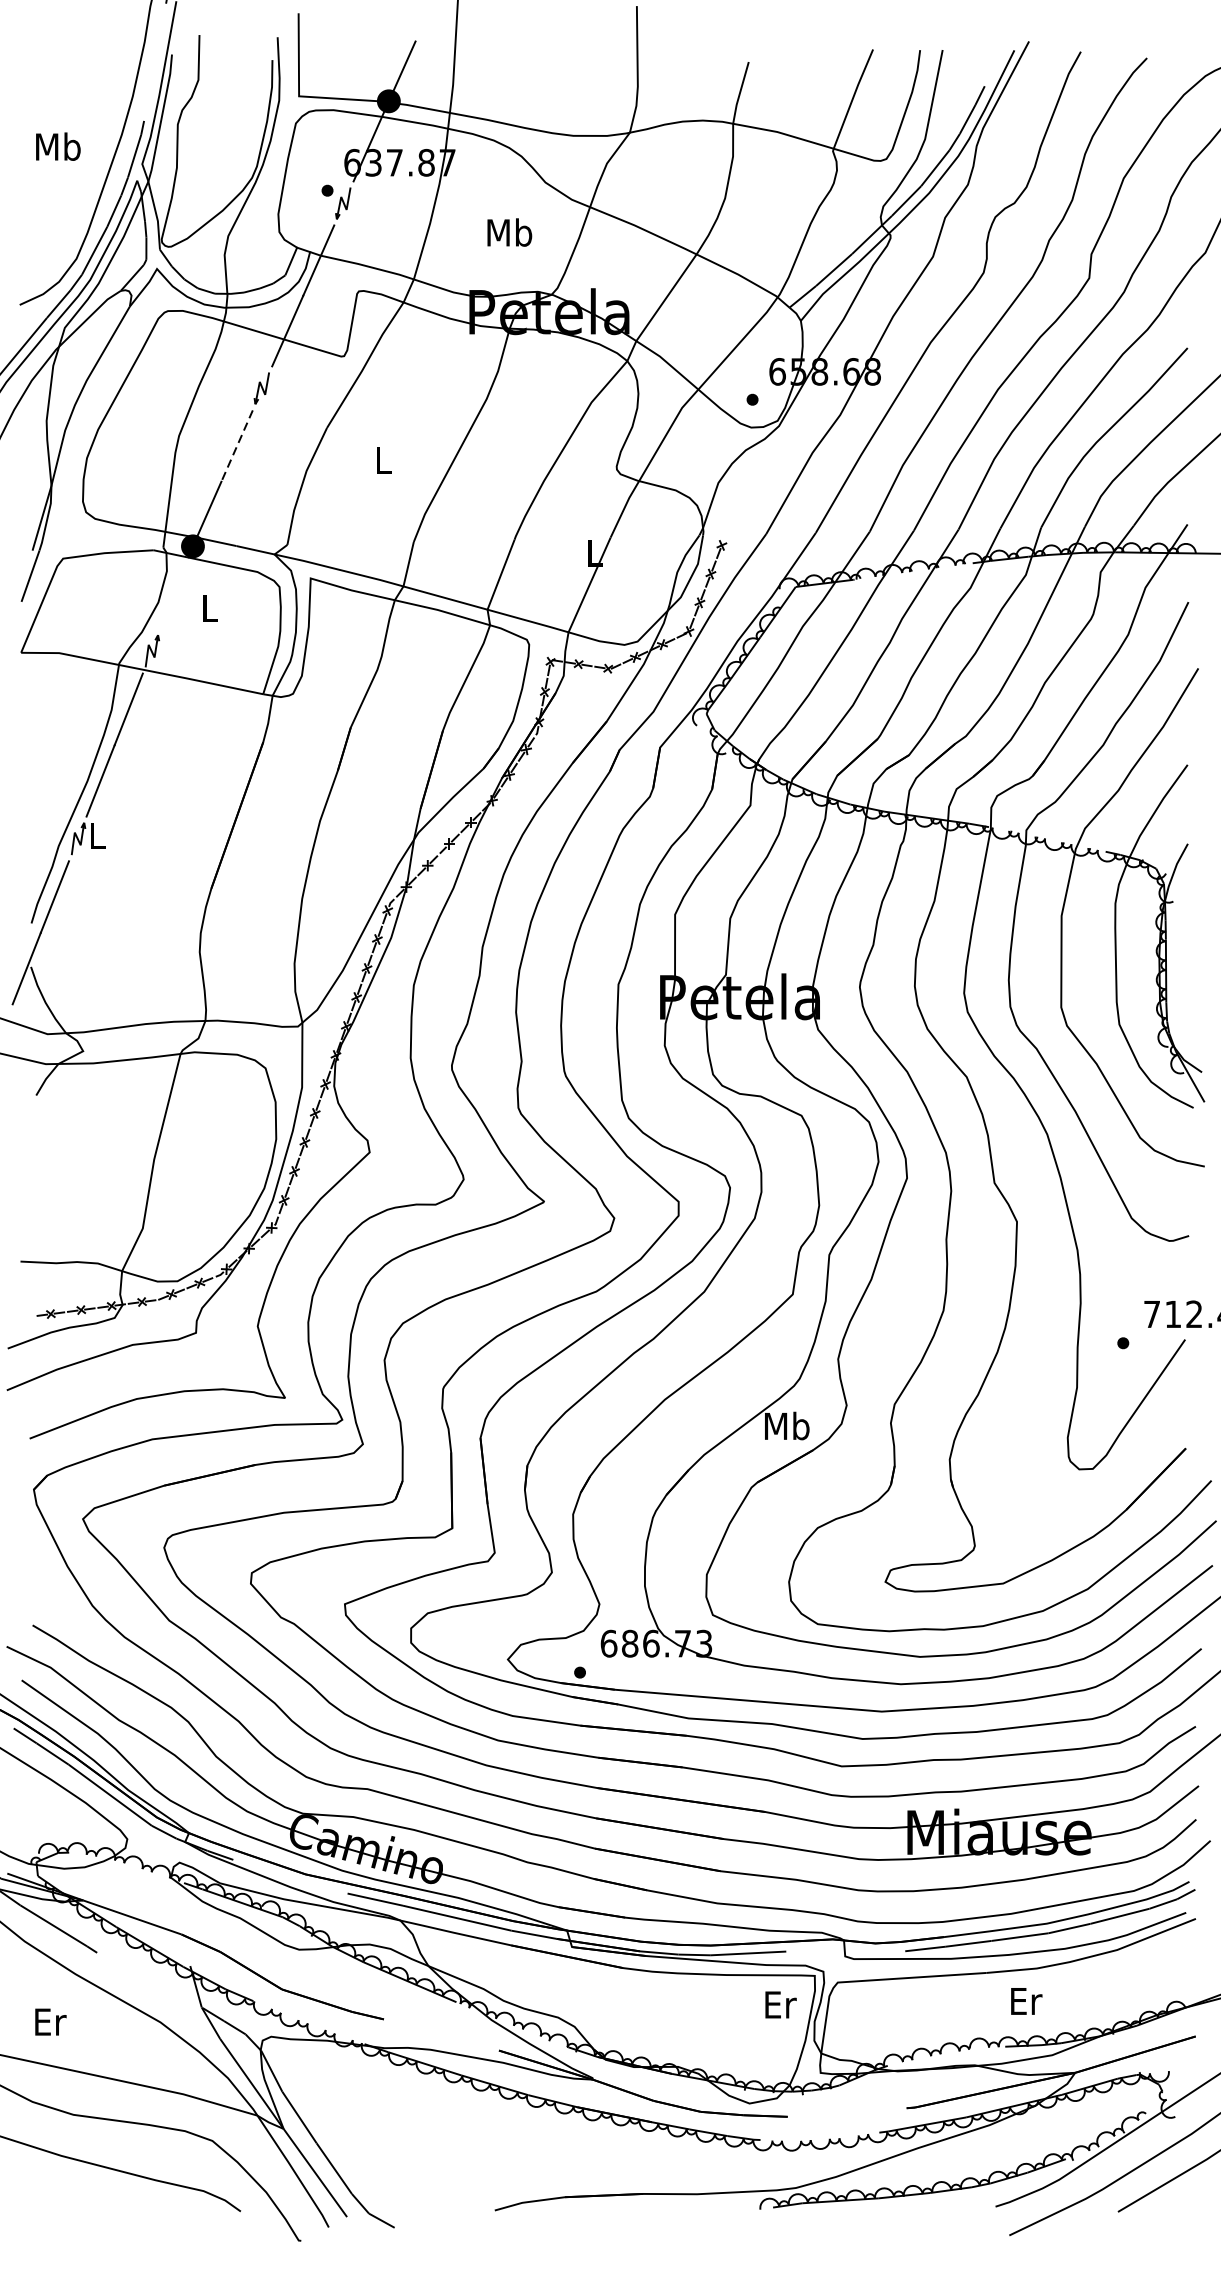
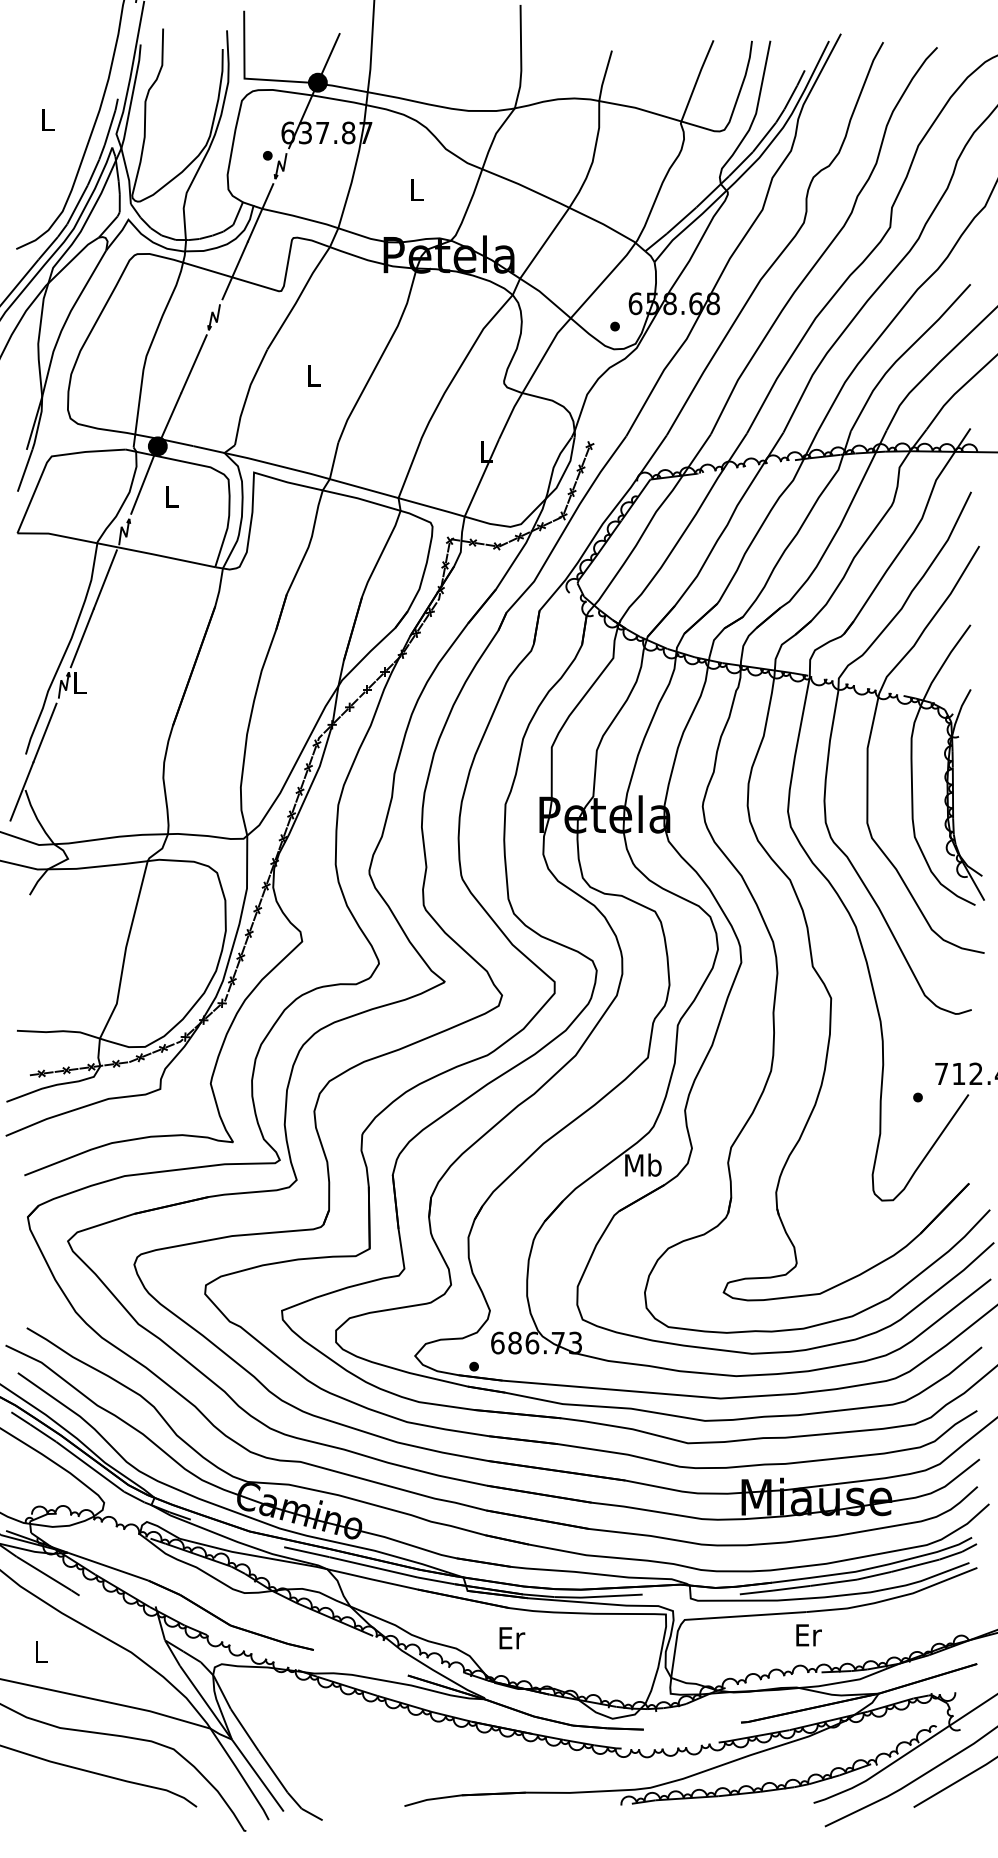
text: (57, 146) -> (47, 119), Mb -> L
text: (509, 231) -> (416, 189), Mb -> L
line: (236, 446) -> (193, 364), dashed -> solid
line: (174, 593) -> (142, 484), added
text: (1025, 2001) -> (808, 1635), moved
text: (781, 2005) -> (512, 1638), moved
text: (50, 2022) -> (41, 1652), Er -> L

